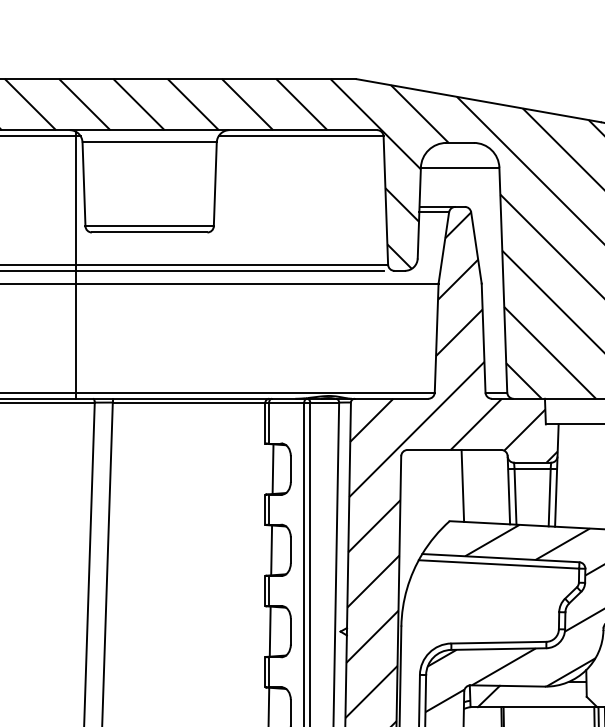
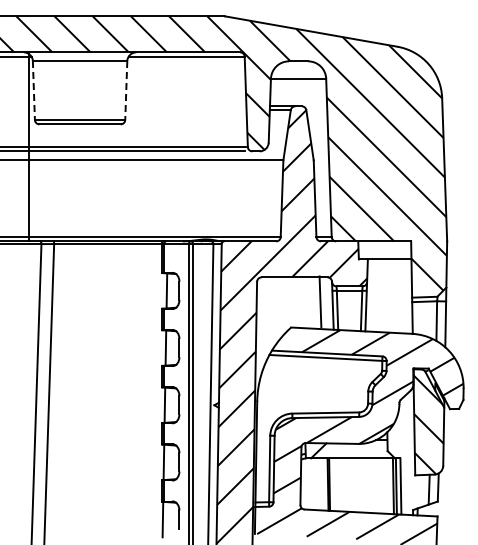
line: (83, 184) -> (33, 90), solid -> dashed
line: (215, 184) -> (126, 90), solid -> dashed
line: (462, 485) -> (320, 301), moved

